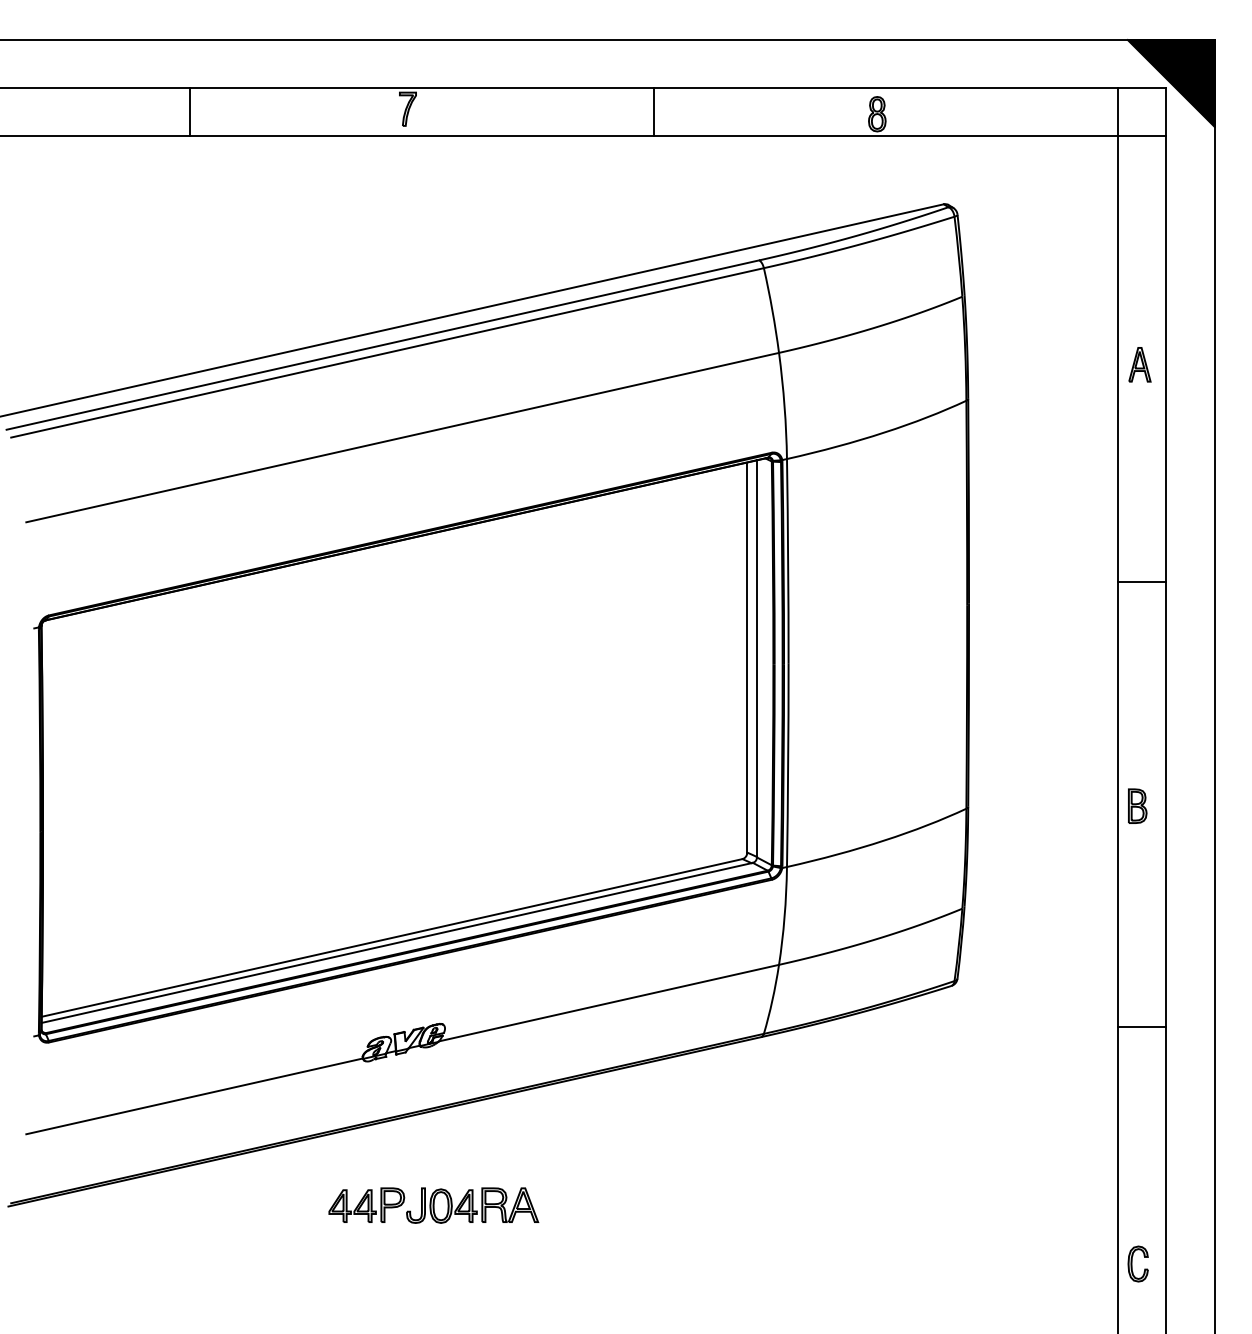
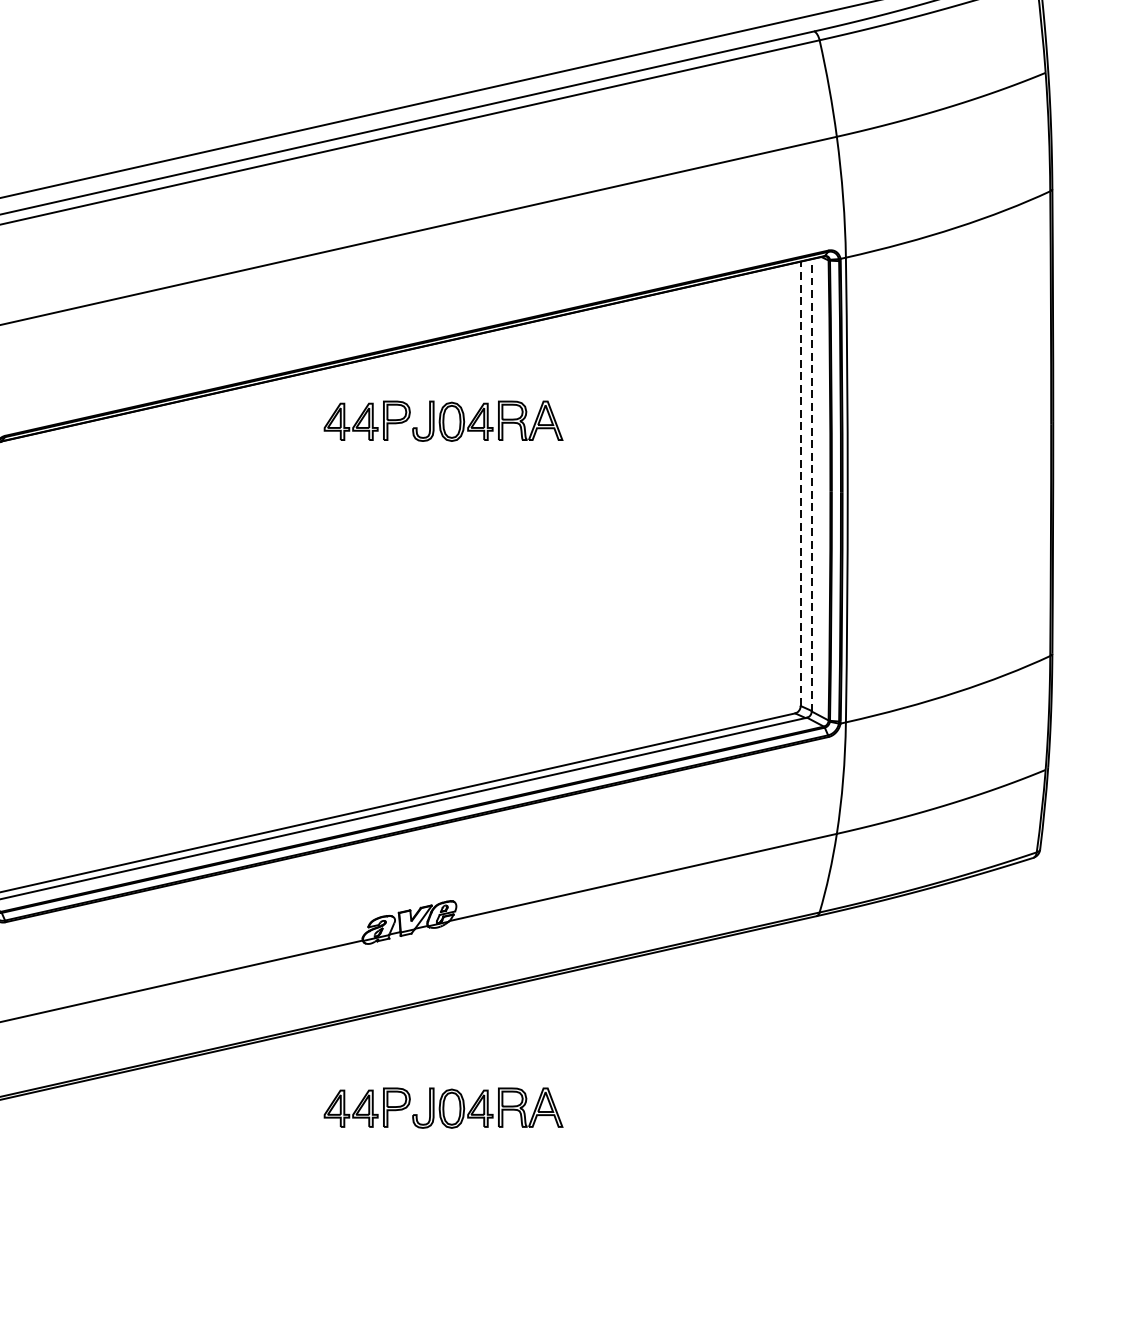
part: (433, 602) -> (443, 421), added
line: (747, 657) -> (800, 483), solid -> dashed
line: (756, 658) -> (811, 484), solid -> dashed

